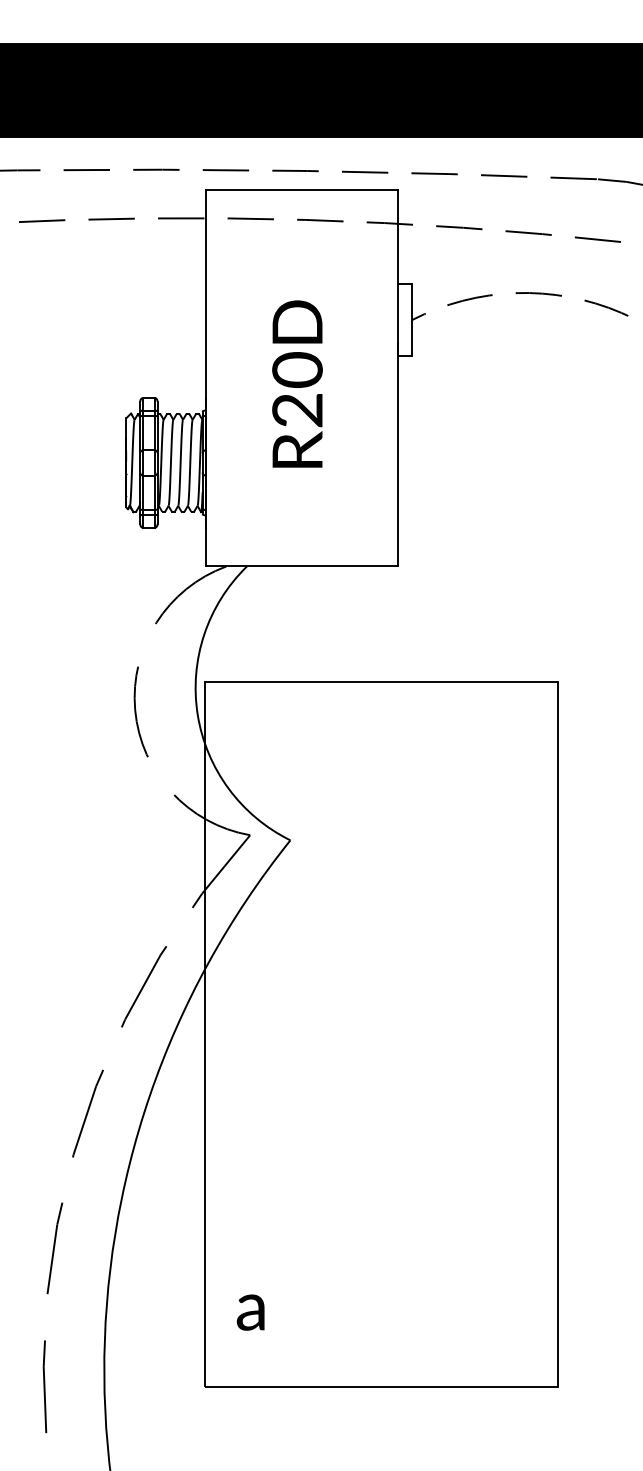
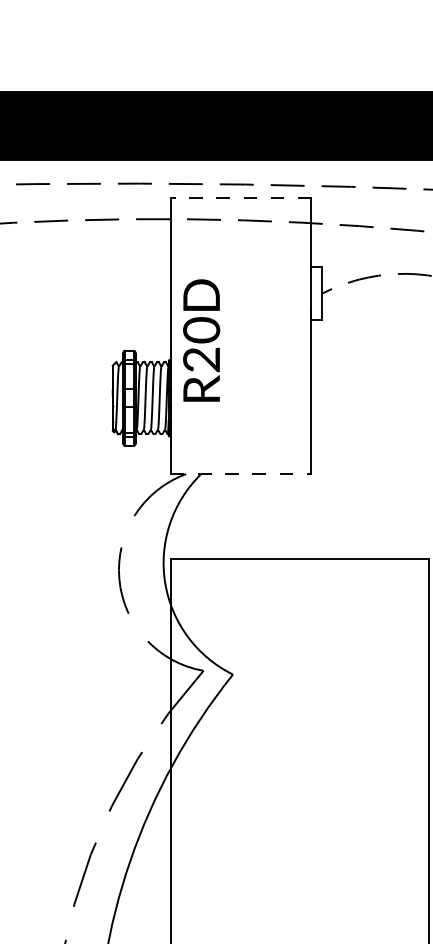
line: (301, 189) -> (241, 198), solid -> dashed
text: (297, 383) -> (201, 340), moved
line: (302, 566) -> (241, 474), solid -> dashed

